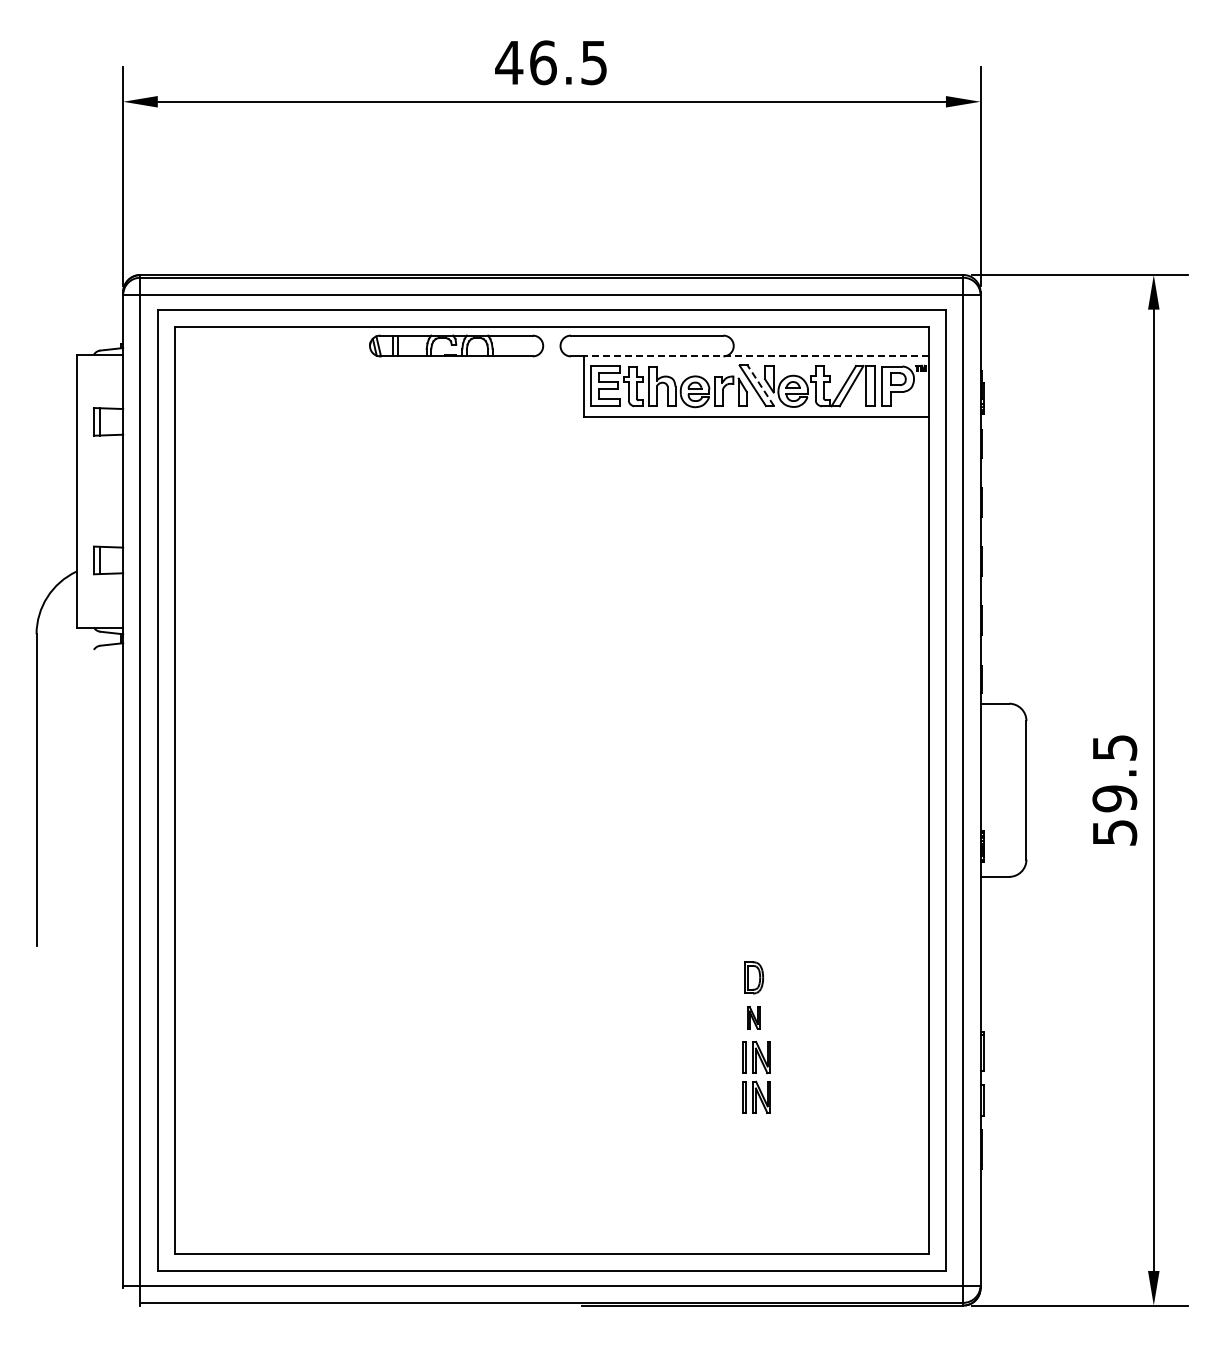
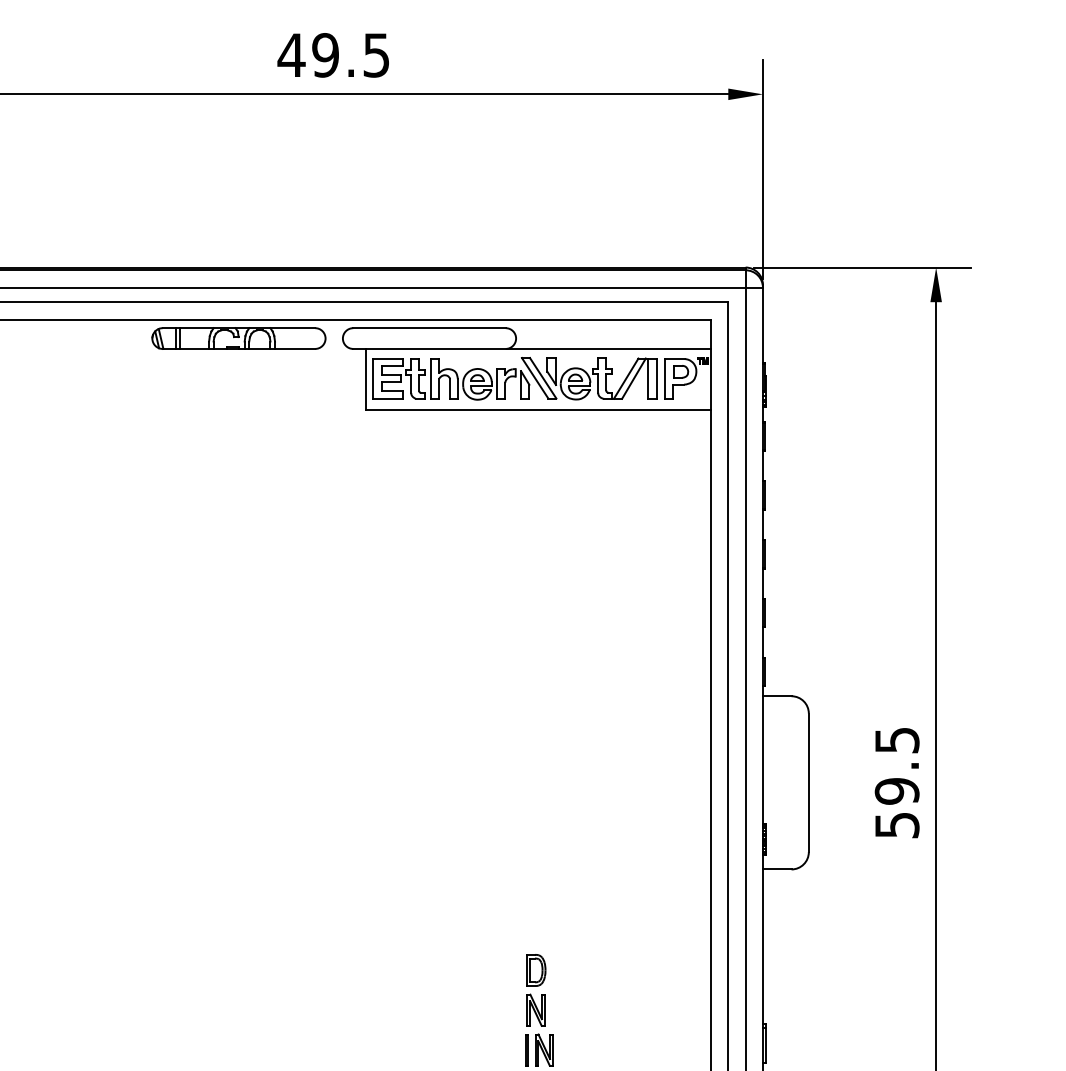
text: (542, 62) -> (324, 55), 46.5 -> 49.5
line: (755, 356) -> (537, 349), dashed -> solid
line: (760, 385) -> (542, 378), dashed -> solid
part: (753, 1017) -> (535, 1010), size x1.43

